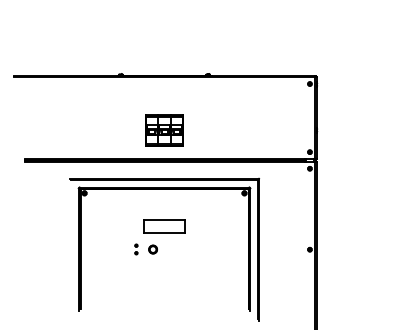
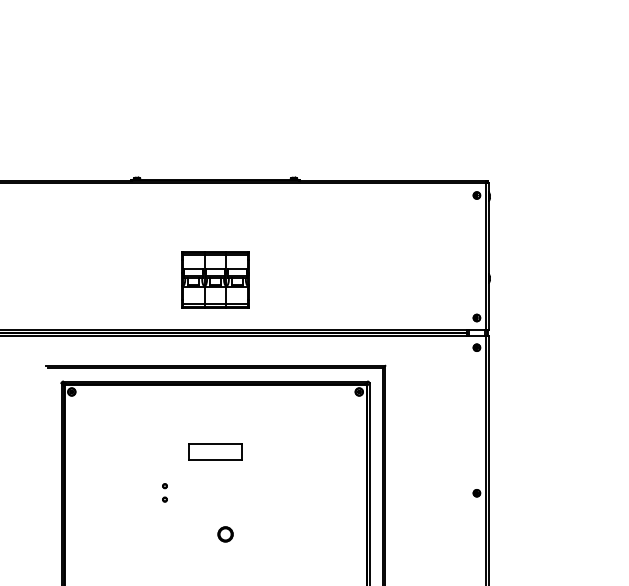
part: (164, 226) -> (215, 451), size x0.7
part: (152, 249) -> (224, 534), moved

